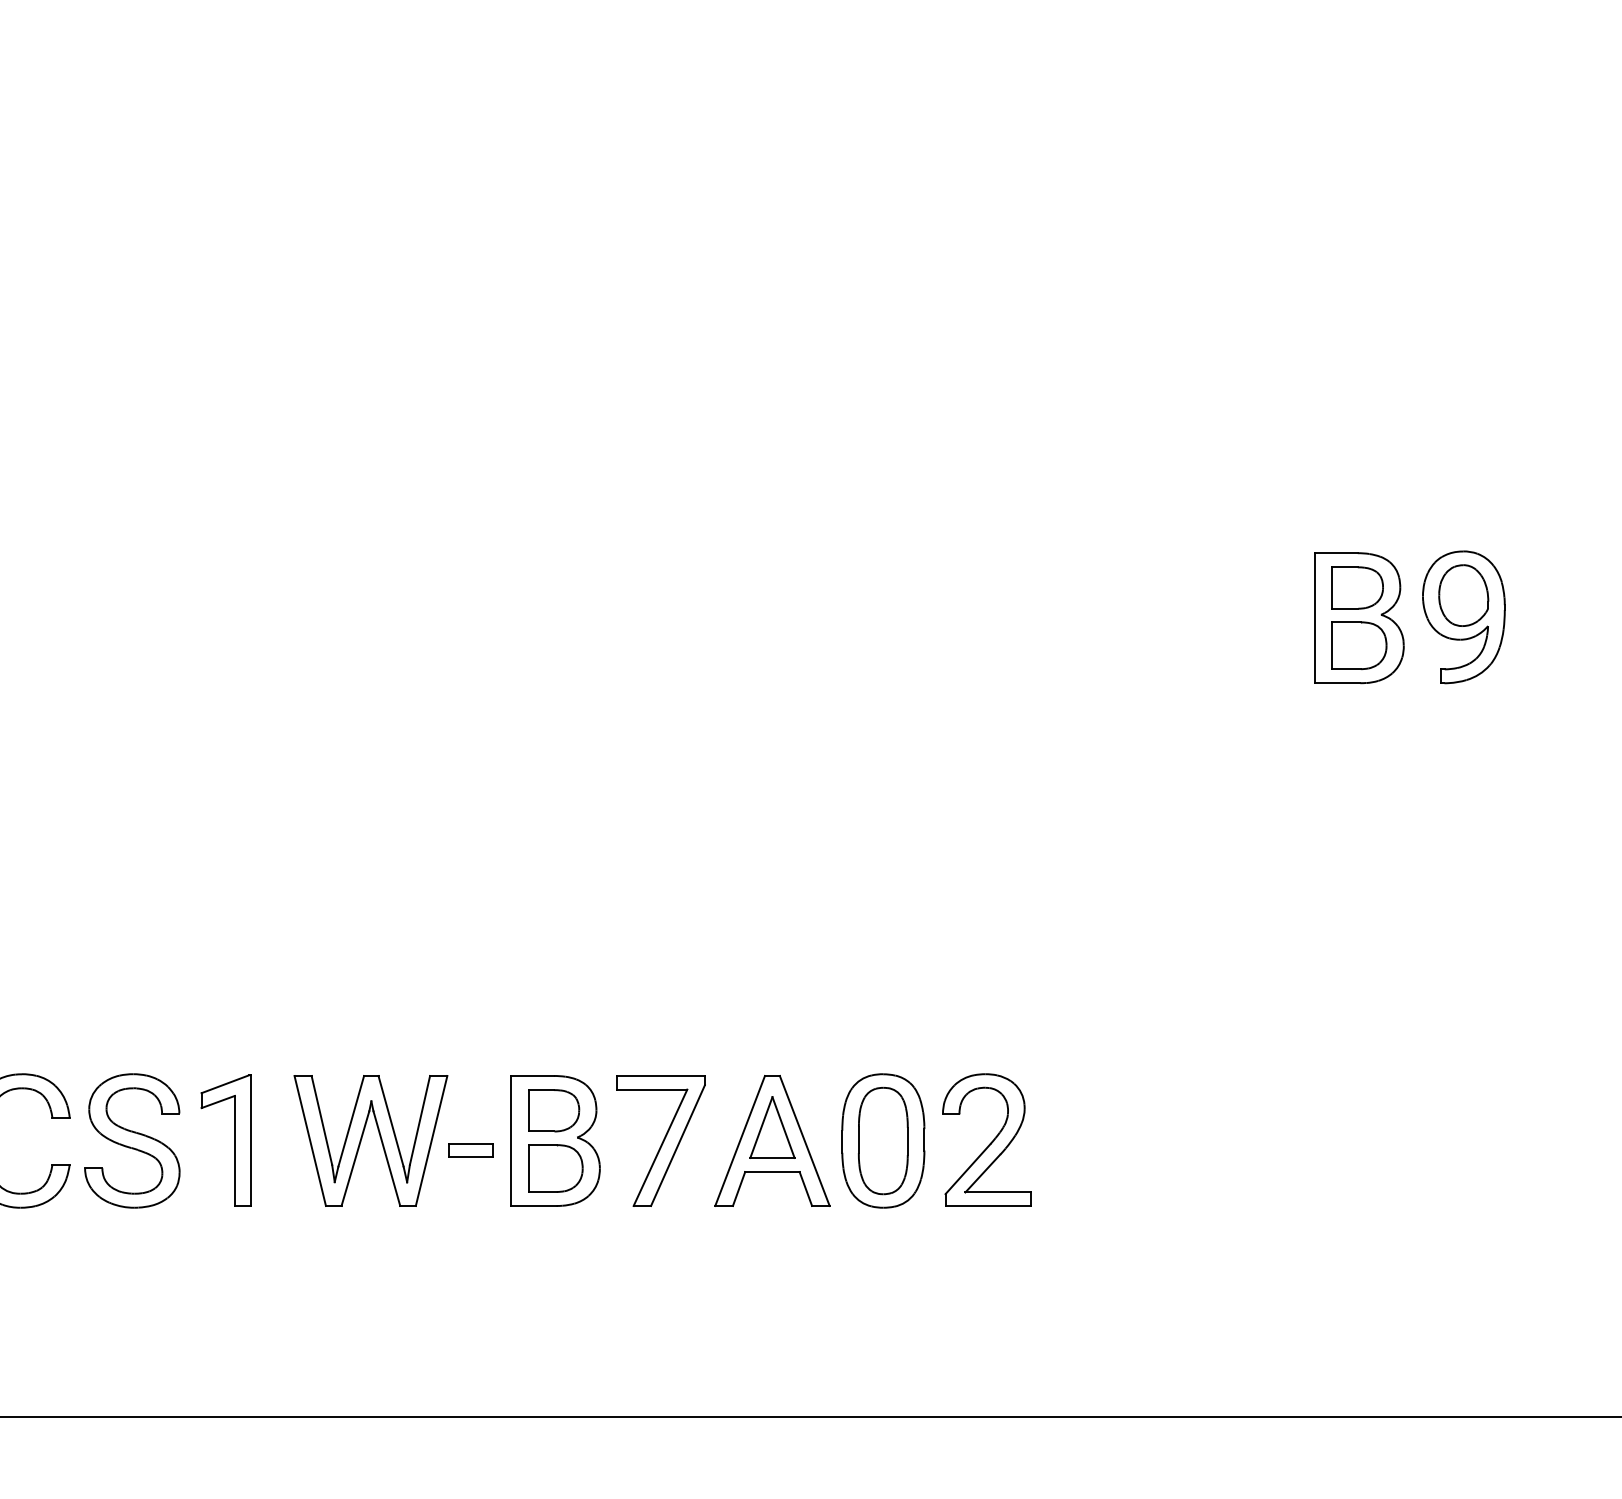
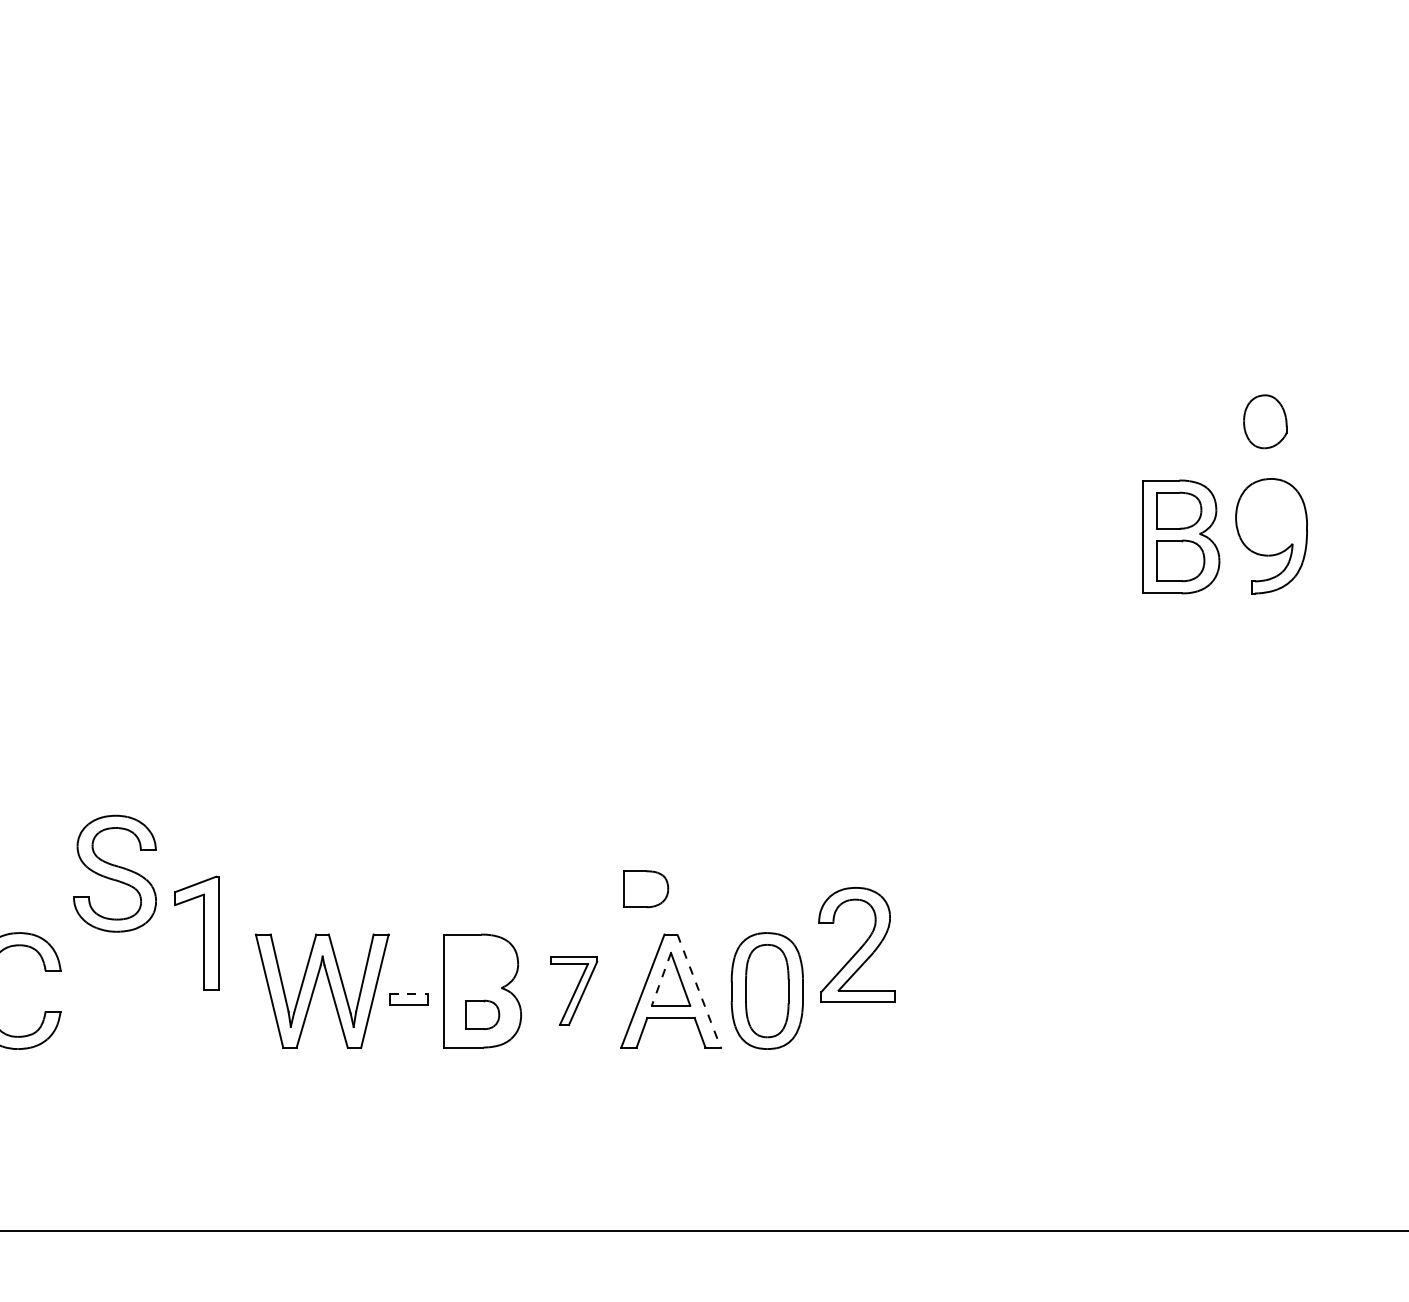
part: (1463, 595) -> (1265, 421), moved
part: (554, 1110) -> (646, 888), moved
line: (761, 1128) -> (661, 980), solid -> dashed
part: (986, 1139) -> (856, 944), moved
part: (132, 1140) -> (115, 873), moved
part: (234, 1140) -> (203, 933), moved
part: (660, 1140) -> (573, 990), size x0.6
line: (804, 1140) -> (698, 990), solid -> dashed
line: (471, 1144) -> (409, 994), solid -> dashed
part: (555, 1168) -> (482, 1014), size x0.7

